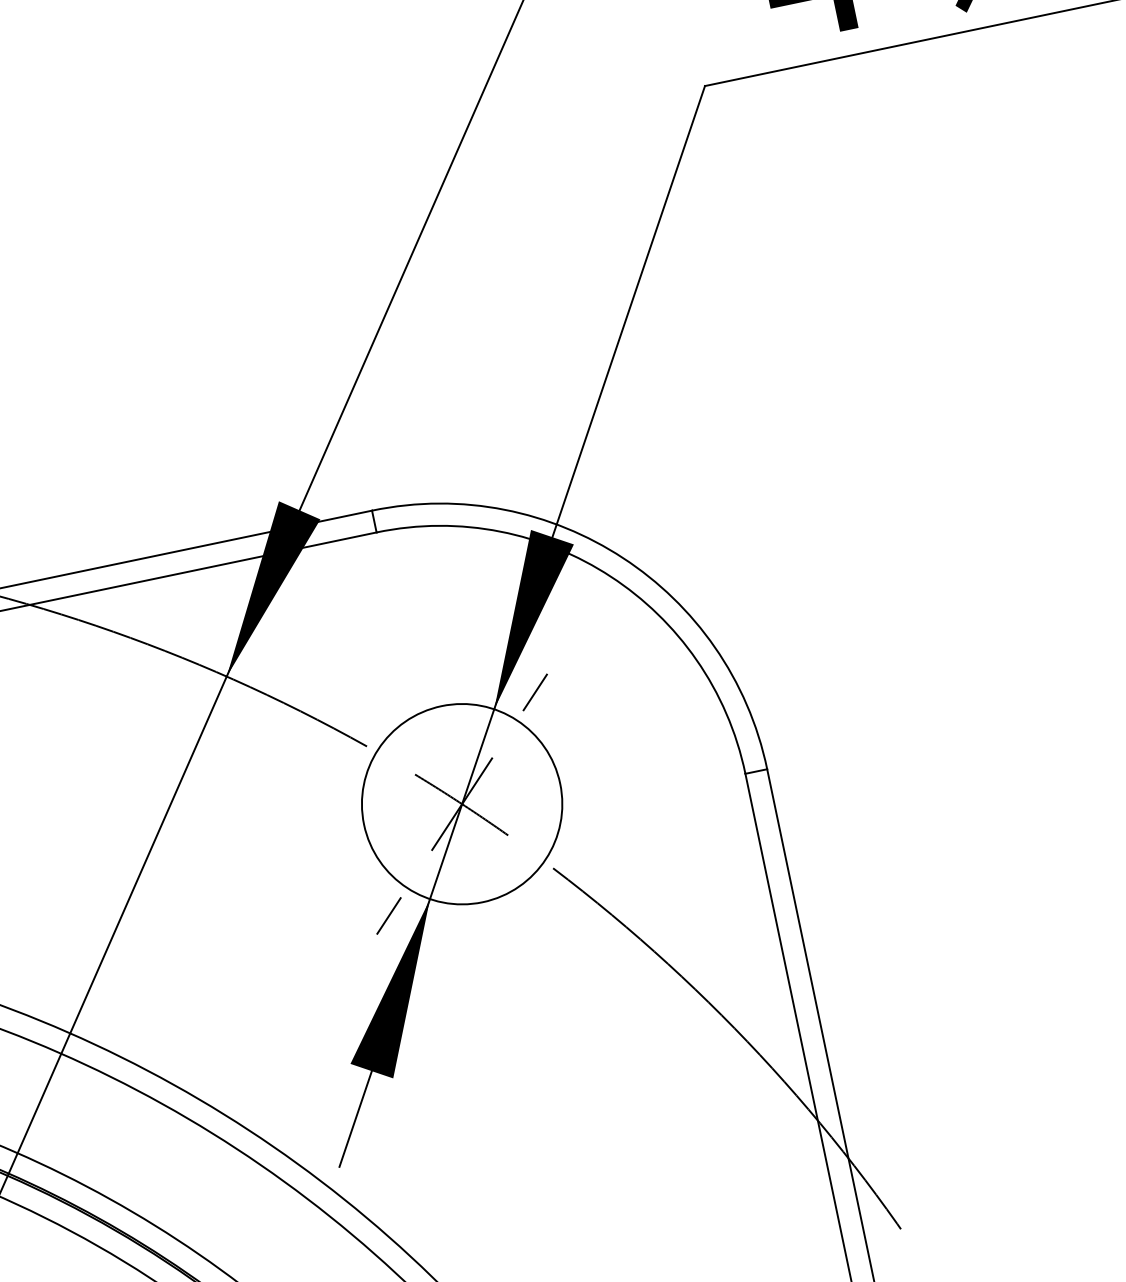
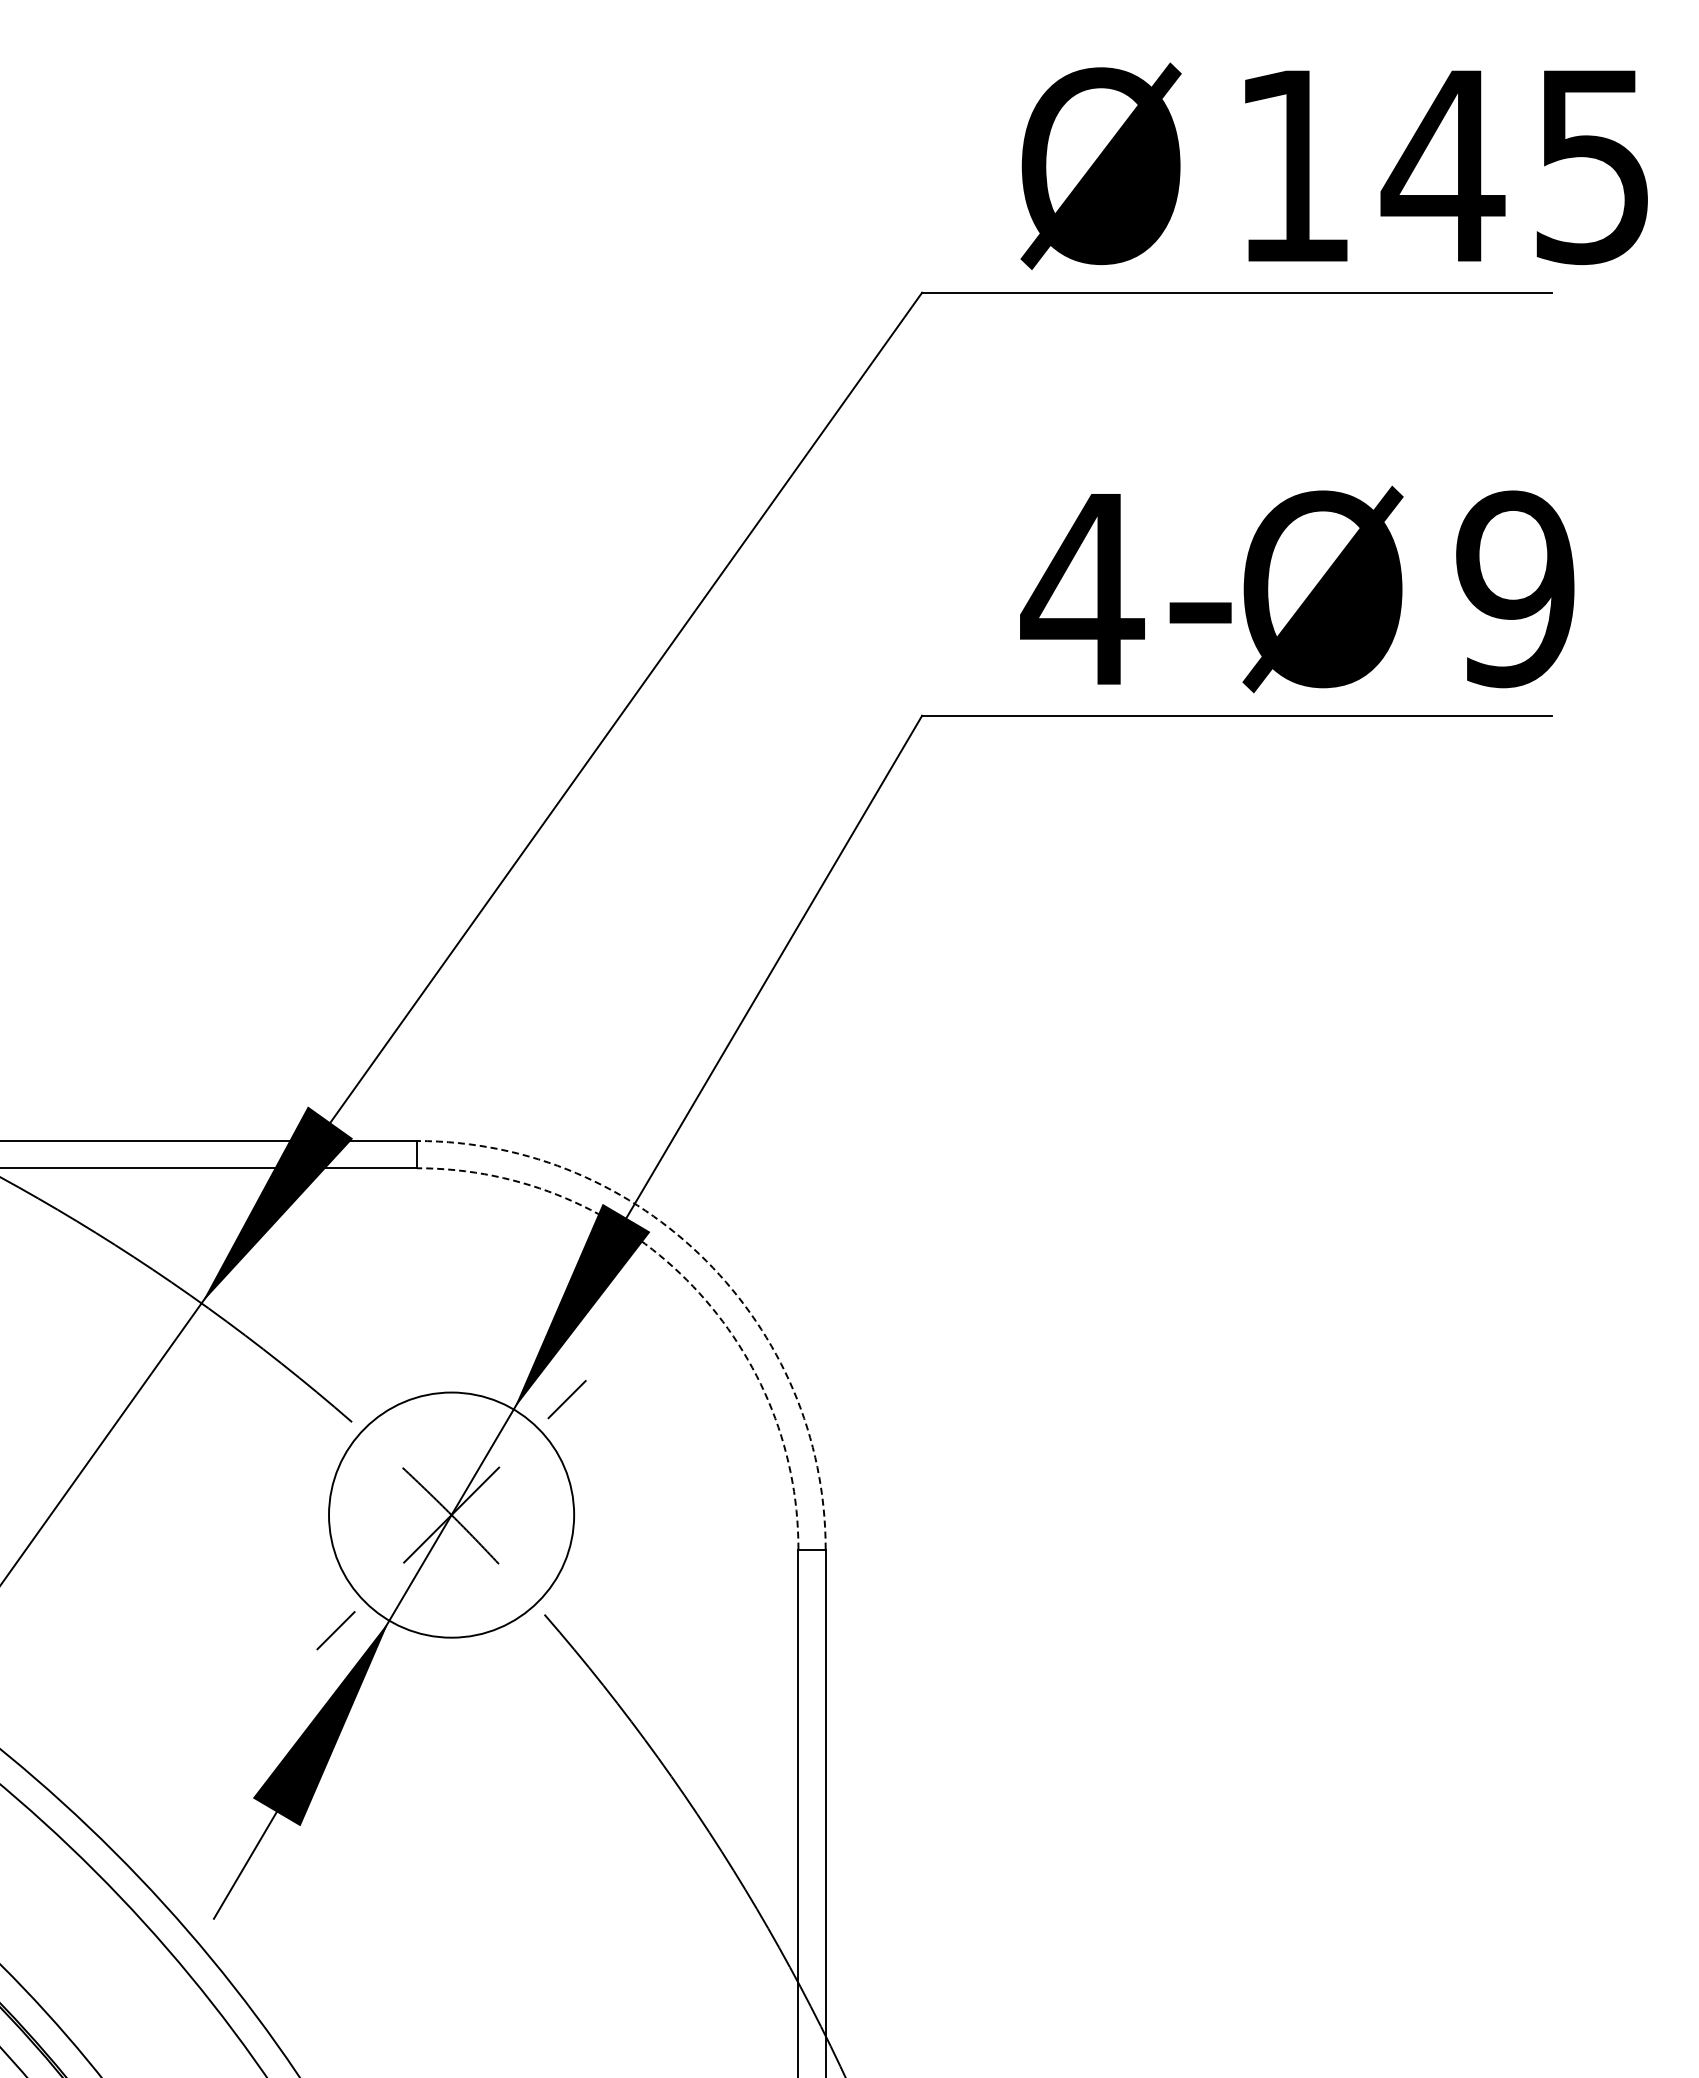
arc: (623, 557) -> (706, 1260), solid -> dashed
arc: (610, 576) -> (686, 1279), solid -> dashed

